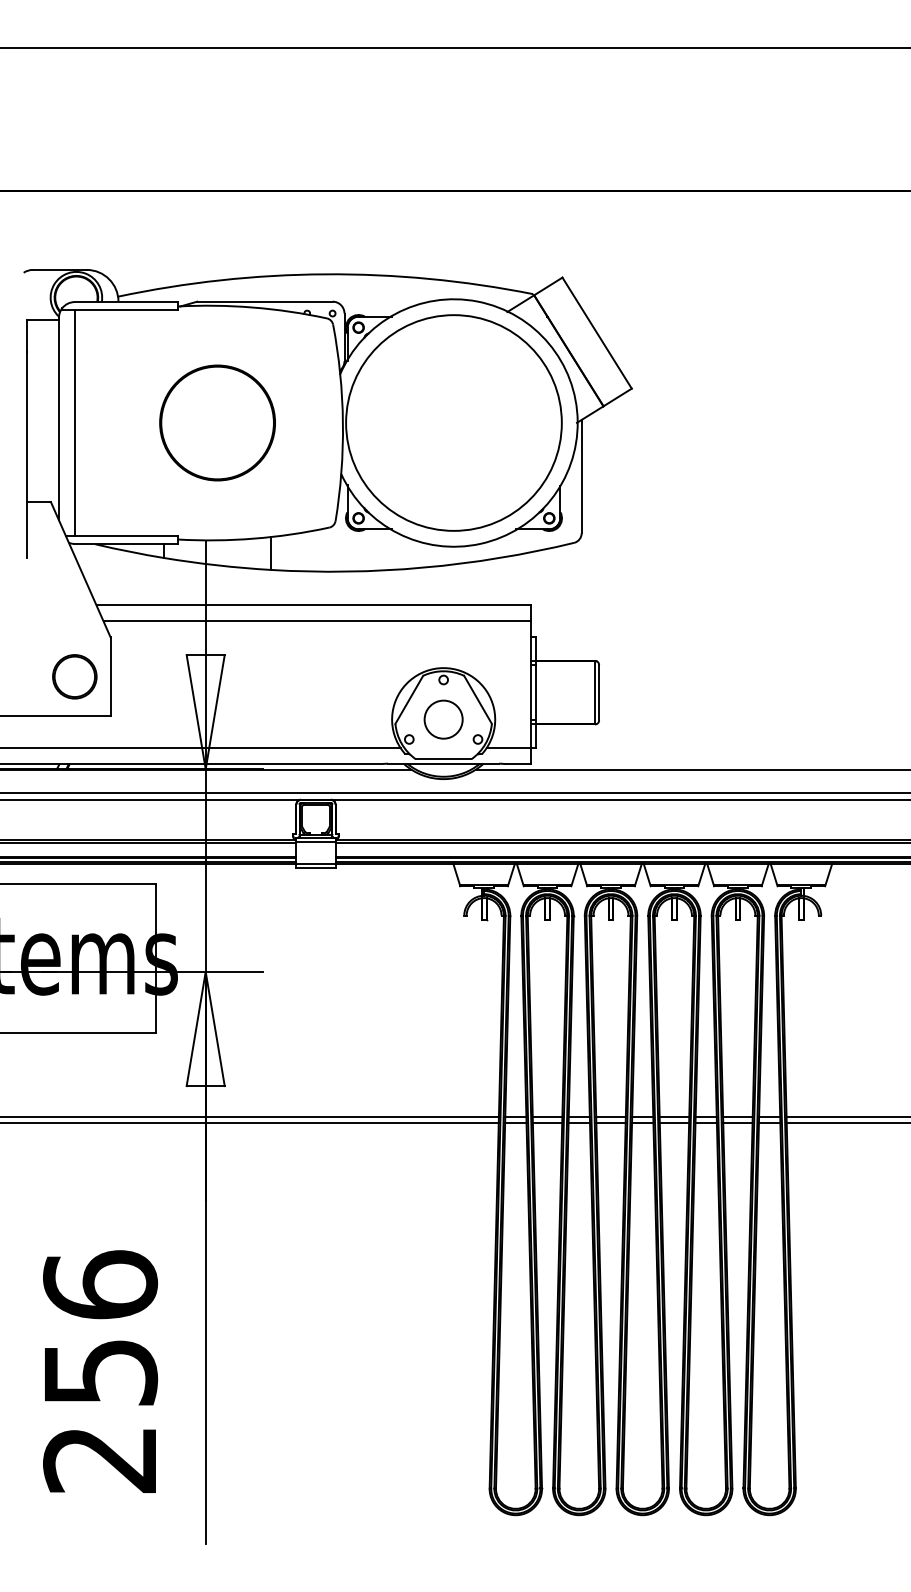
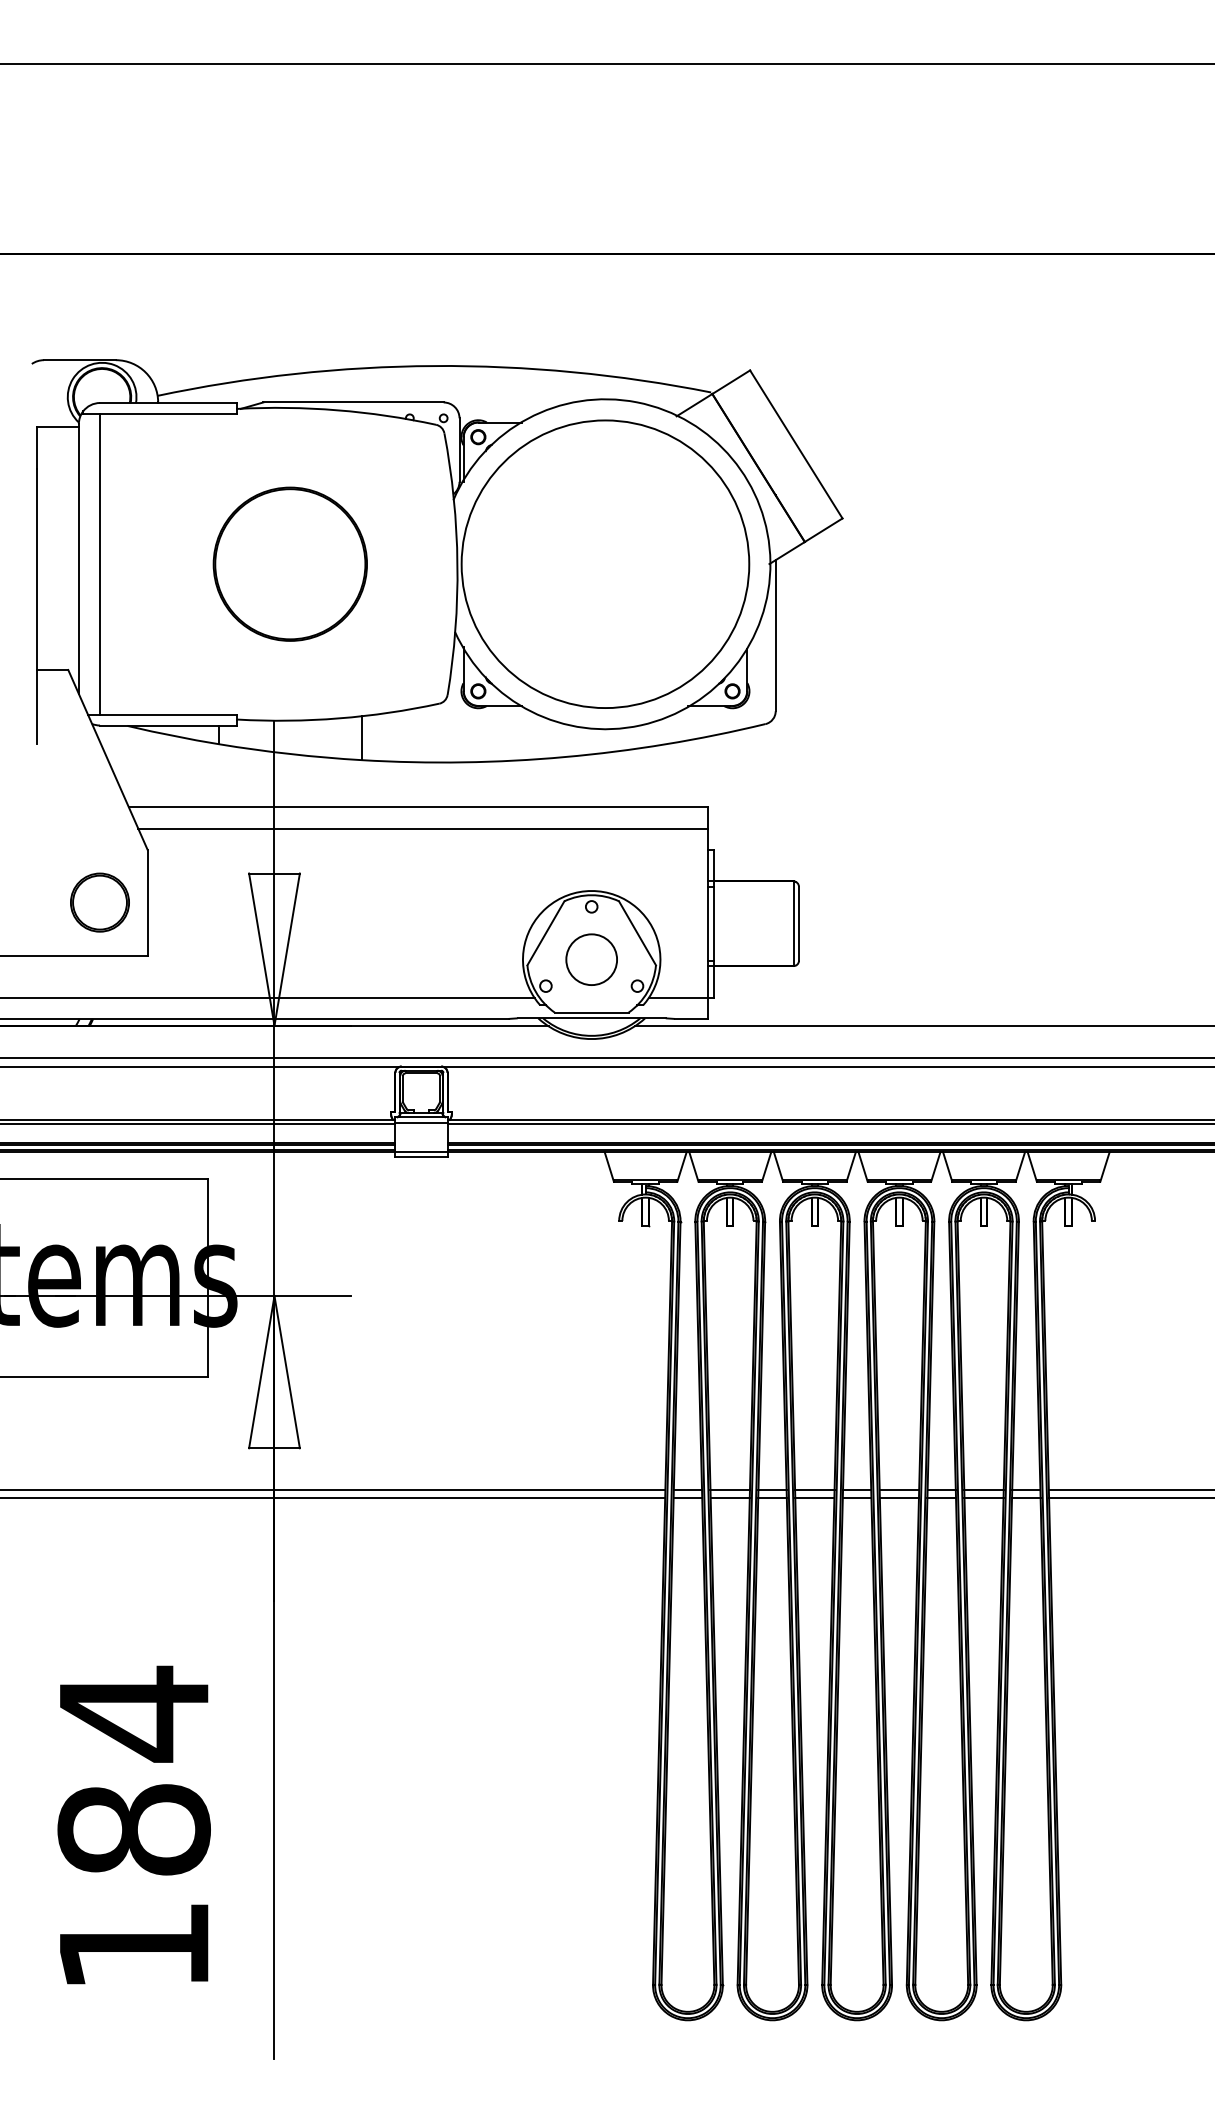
text: (99, 1370) -> (133, 1827), 256 -> 184

